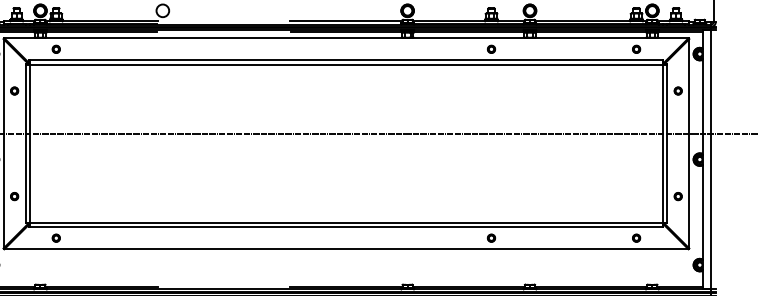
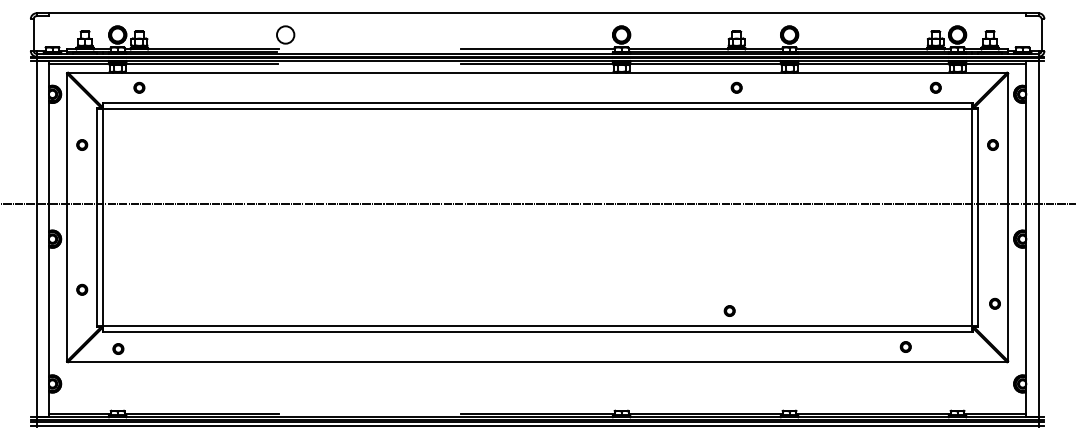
part: (677, 196) -> (994, 303), moved
part: (56, 237) -> (118, 348), moved
part: (491, 237) -> (729, 310), moved
part: (636, 237) -> (905, 346), moved

